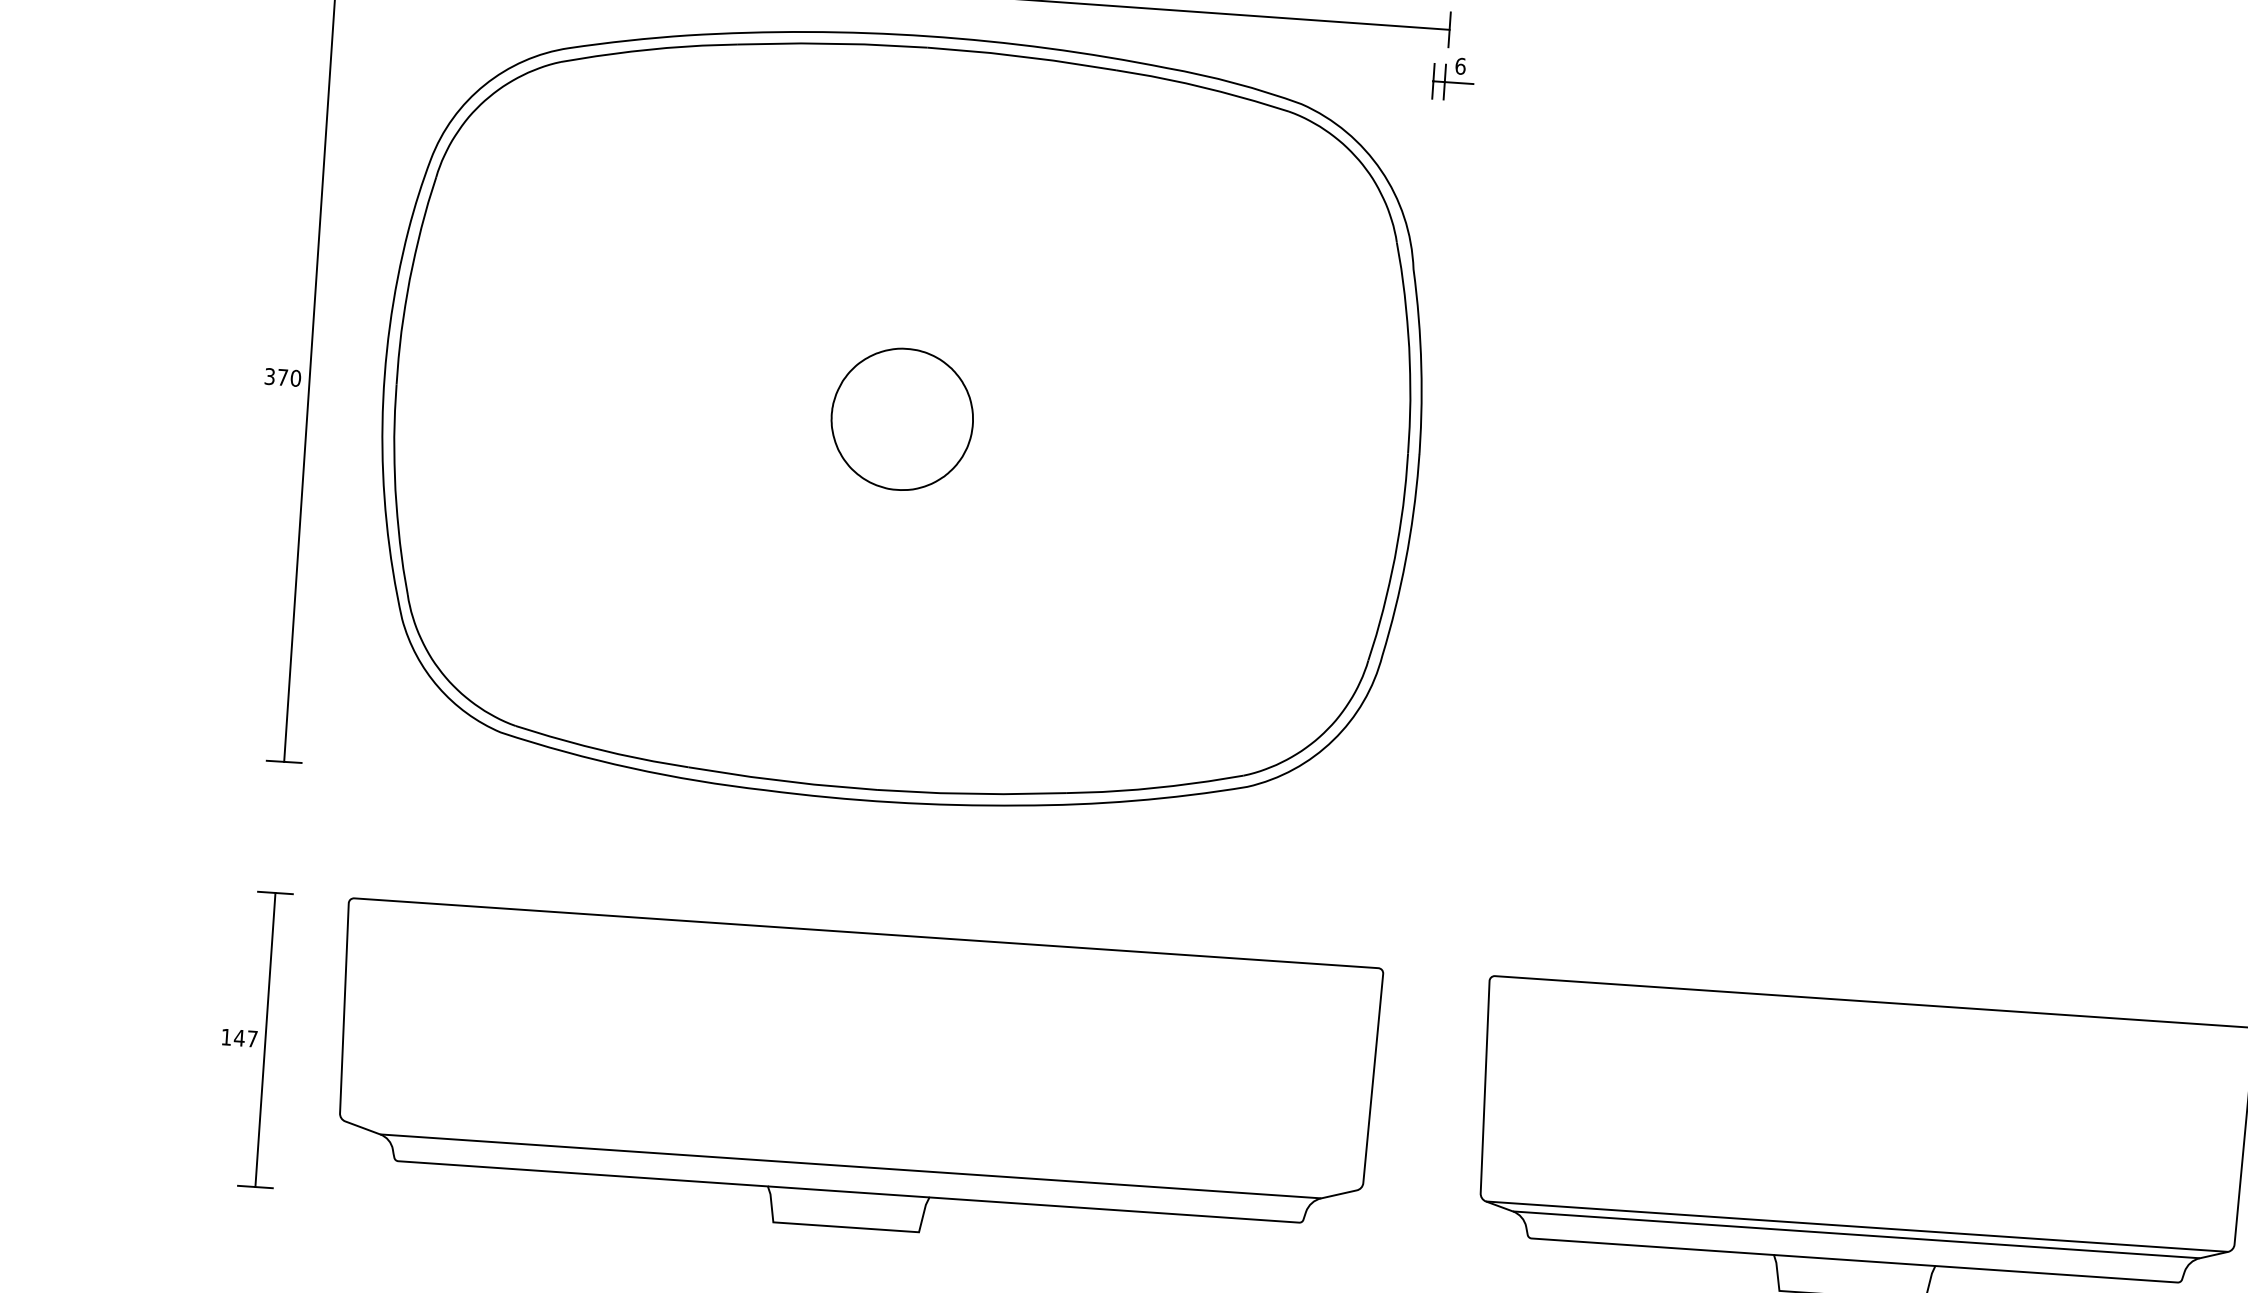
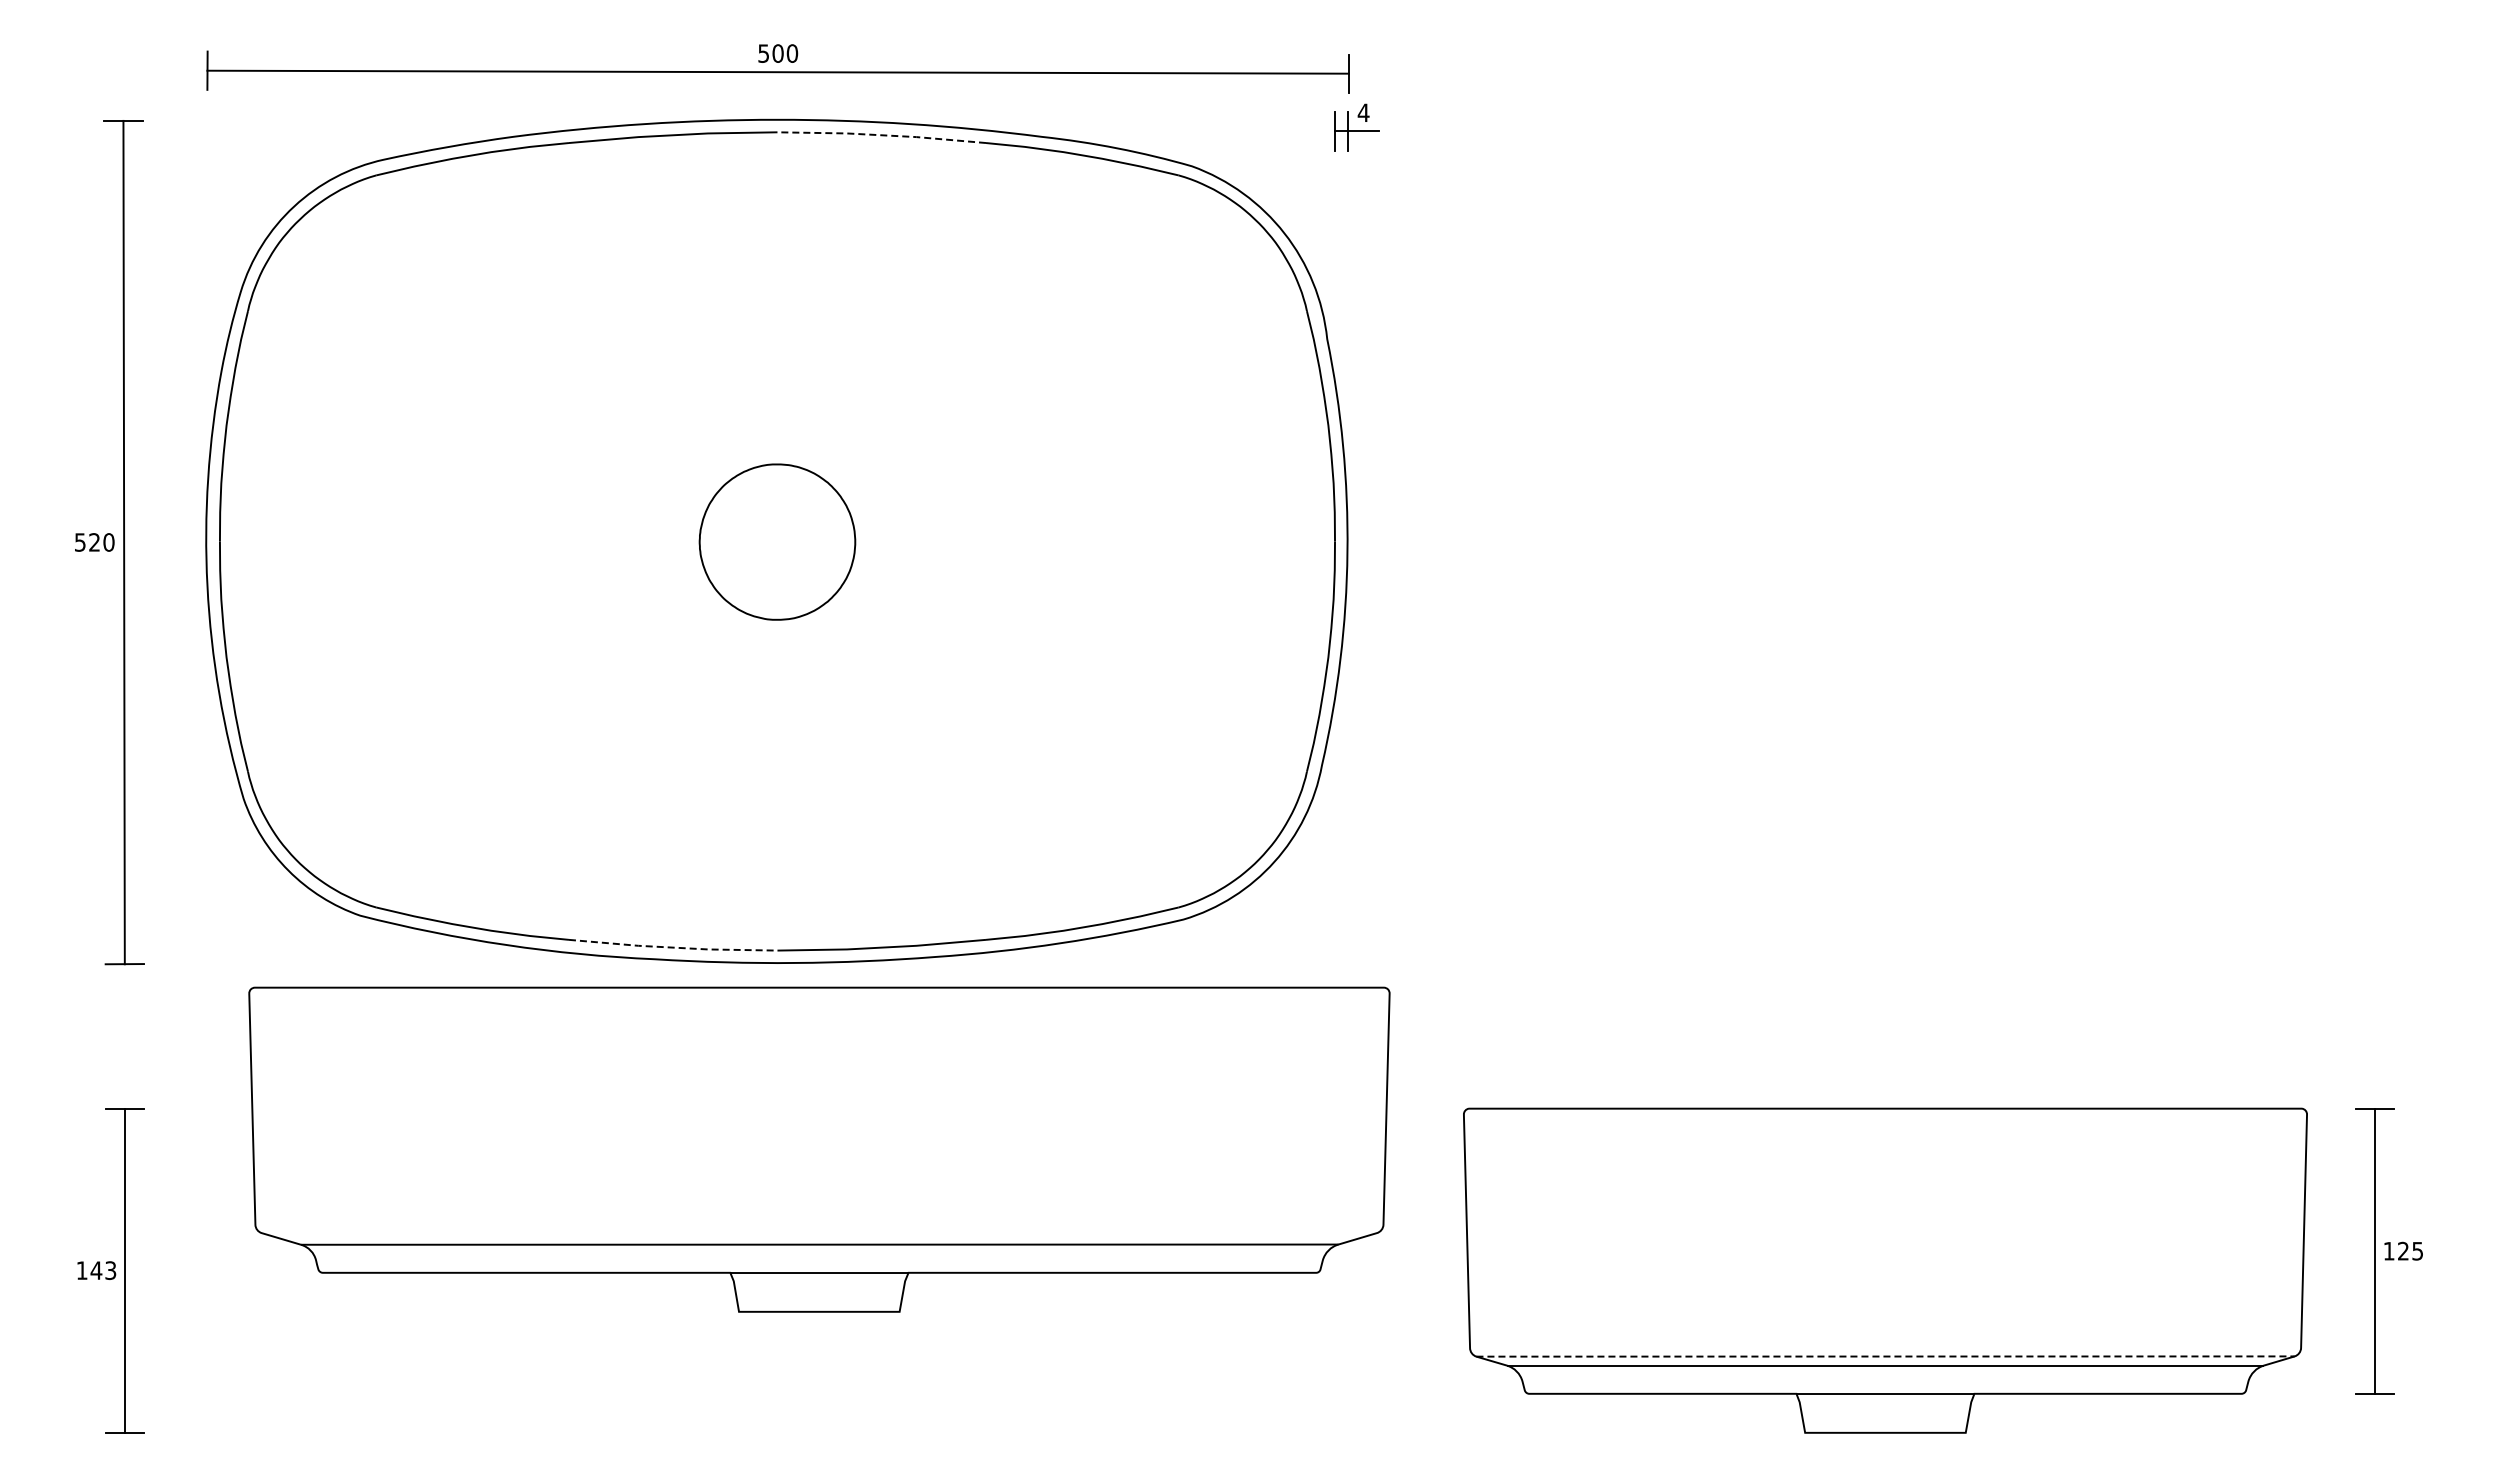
line: (1021, 57) -> (881, 135), solid -> dashed
text: (1460, 65) -> (1363, 112), 6 -> 4
text: (276, 377) -> (87, 542), 370 -> 520
line: (782, 780) -> (673, 947), solid -> dashed
text: (252, 1038) -> (110, 1270), 147 -> 143
part: (856, 1080) -> (819, 1149), moved
line: (1857, 1226) -> (1886, 1356), solid -> dashed

